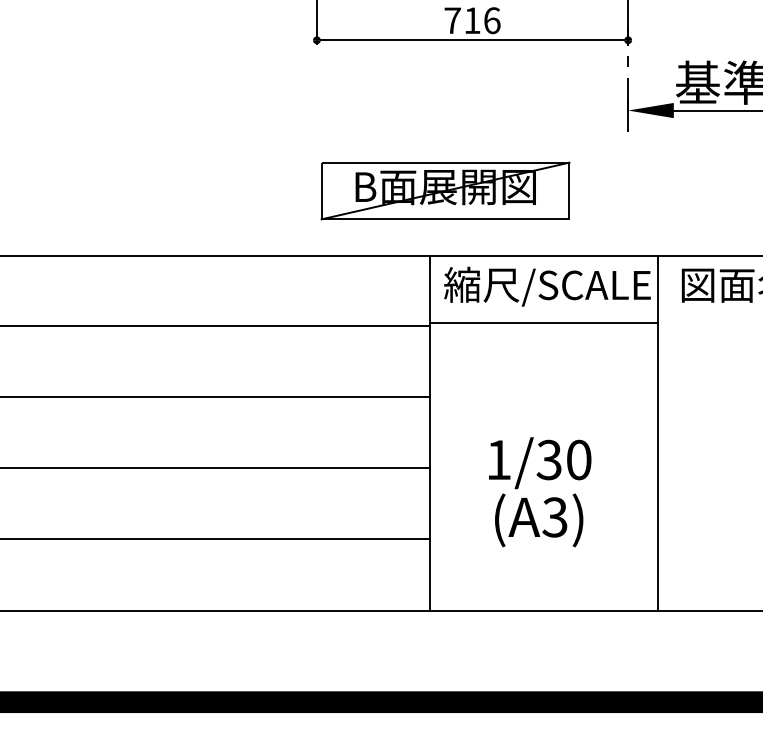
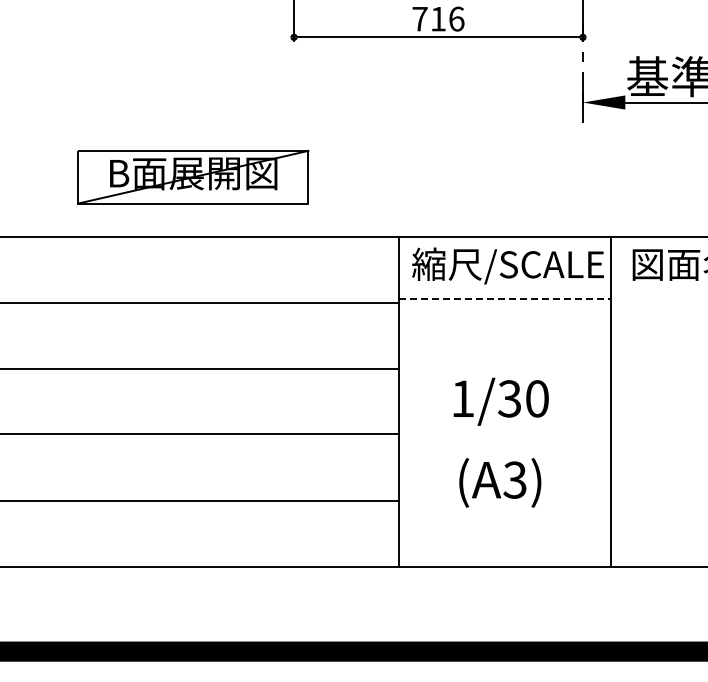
part: (445, 191) -> (193, 177), moved
line: (543, 322) -> (504, 299), solid -> dashed
text: (539, 462) -> (500, 401), moved

